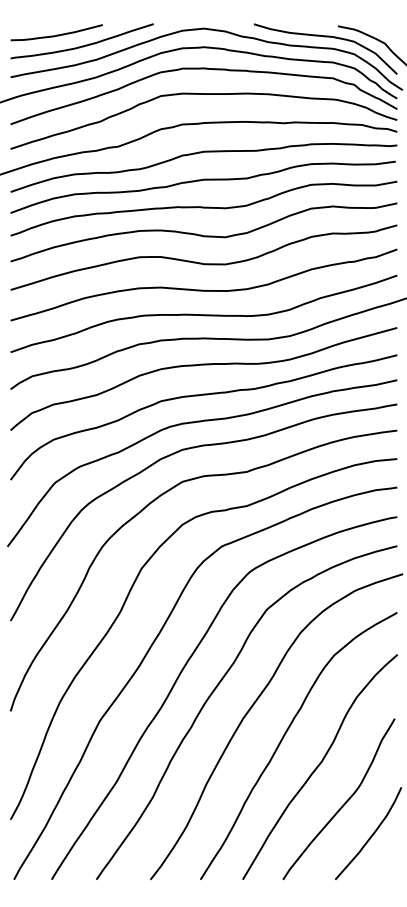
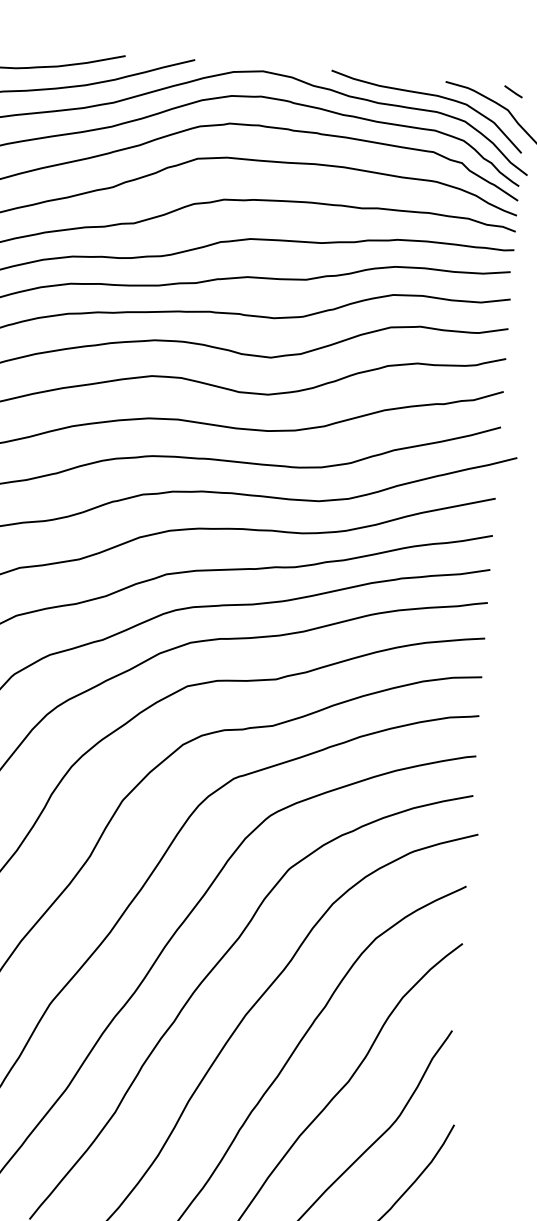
line: (387, 29) -> (512, 91), added

